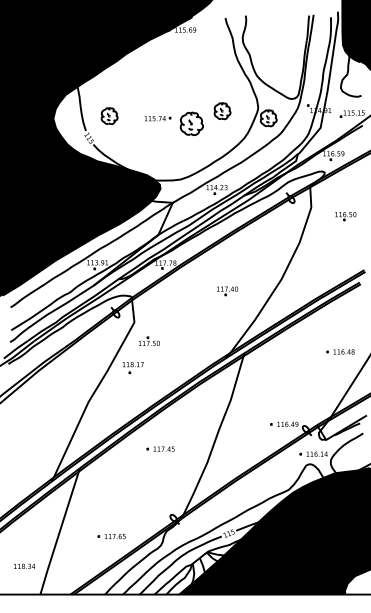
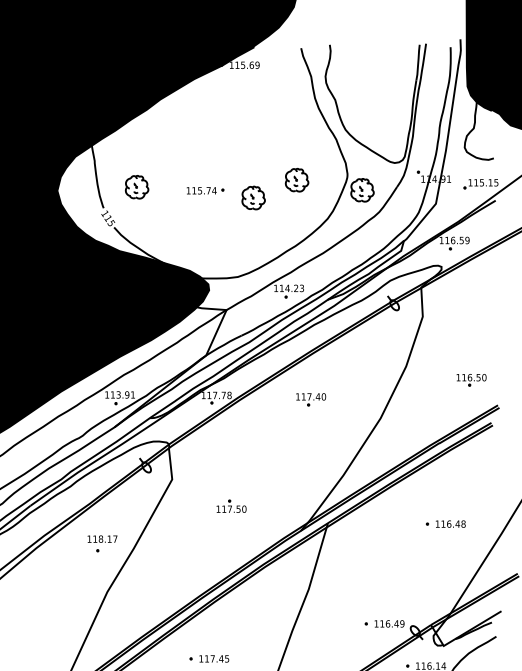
part: (191, 123) -> (253, 197), size x0.71
part: (345, 216) -> (471, 380), moved
part: (227, 291) -> (311, 400), moved
part: (148, 340) -> (230, 505), moved
part: (340, 351) -> (445, 523), moved
part: (132, 368) -> (101, 544), moved

